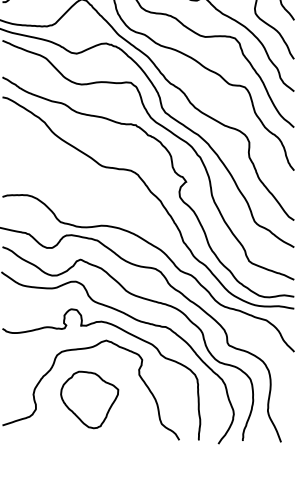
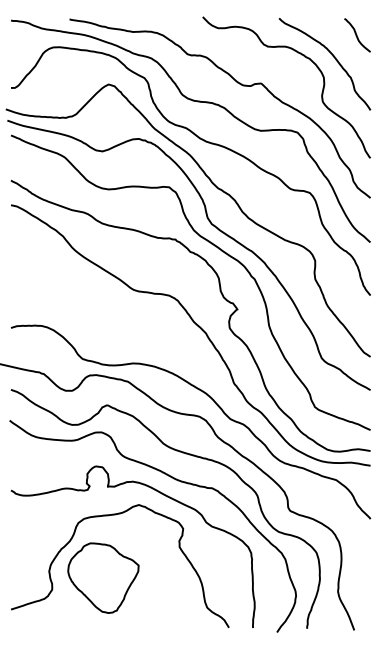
part: (89, 399) -> (103, 577), moved

